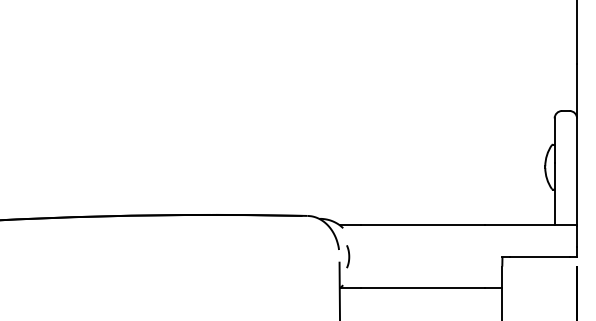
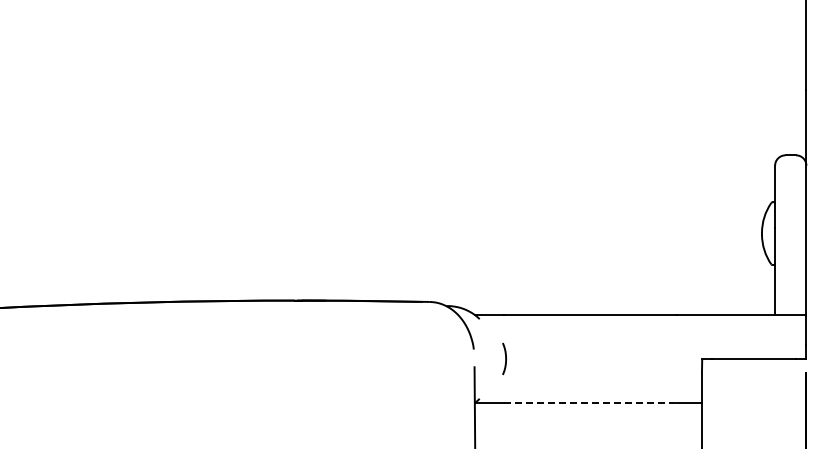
curve: (348, 256) -> (505, 358), moved
line: (423, 287) -> (591, 402), solid -> dashed

